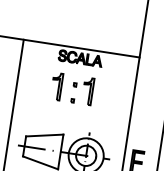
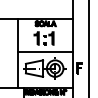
line: (71, 116) -> (45, 51), added

